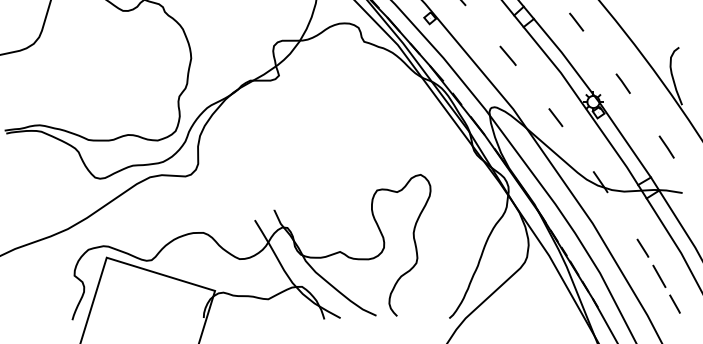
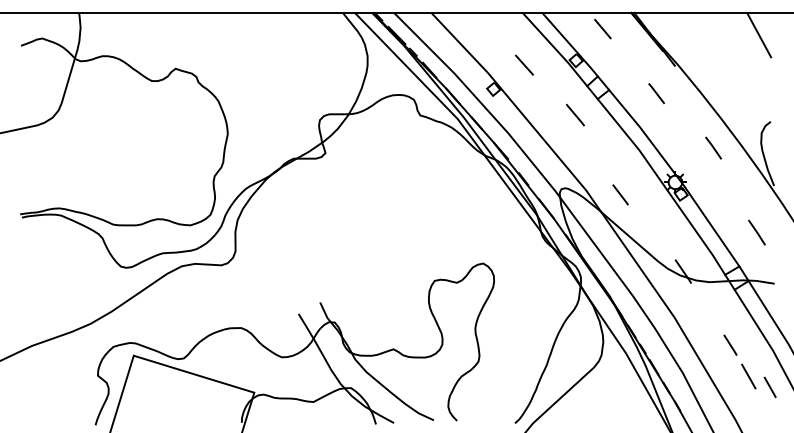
line: (508, 56) -> (575, 115), moved
line: (623, 83) -> (713, 147), moved
line: (555, 117) -> (620, 194), moved
line: (674, 304) -> (769, 387), moved

